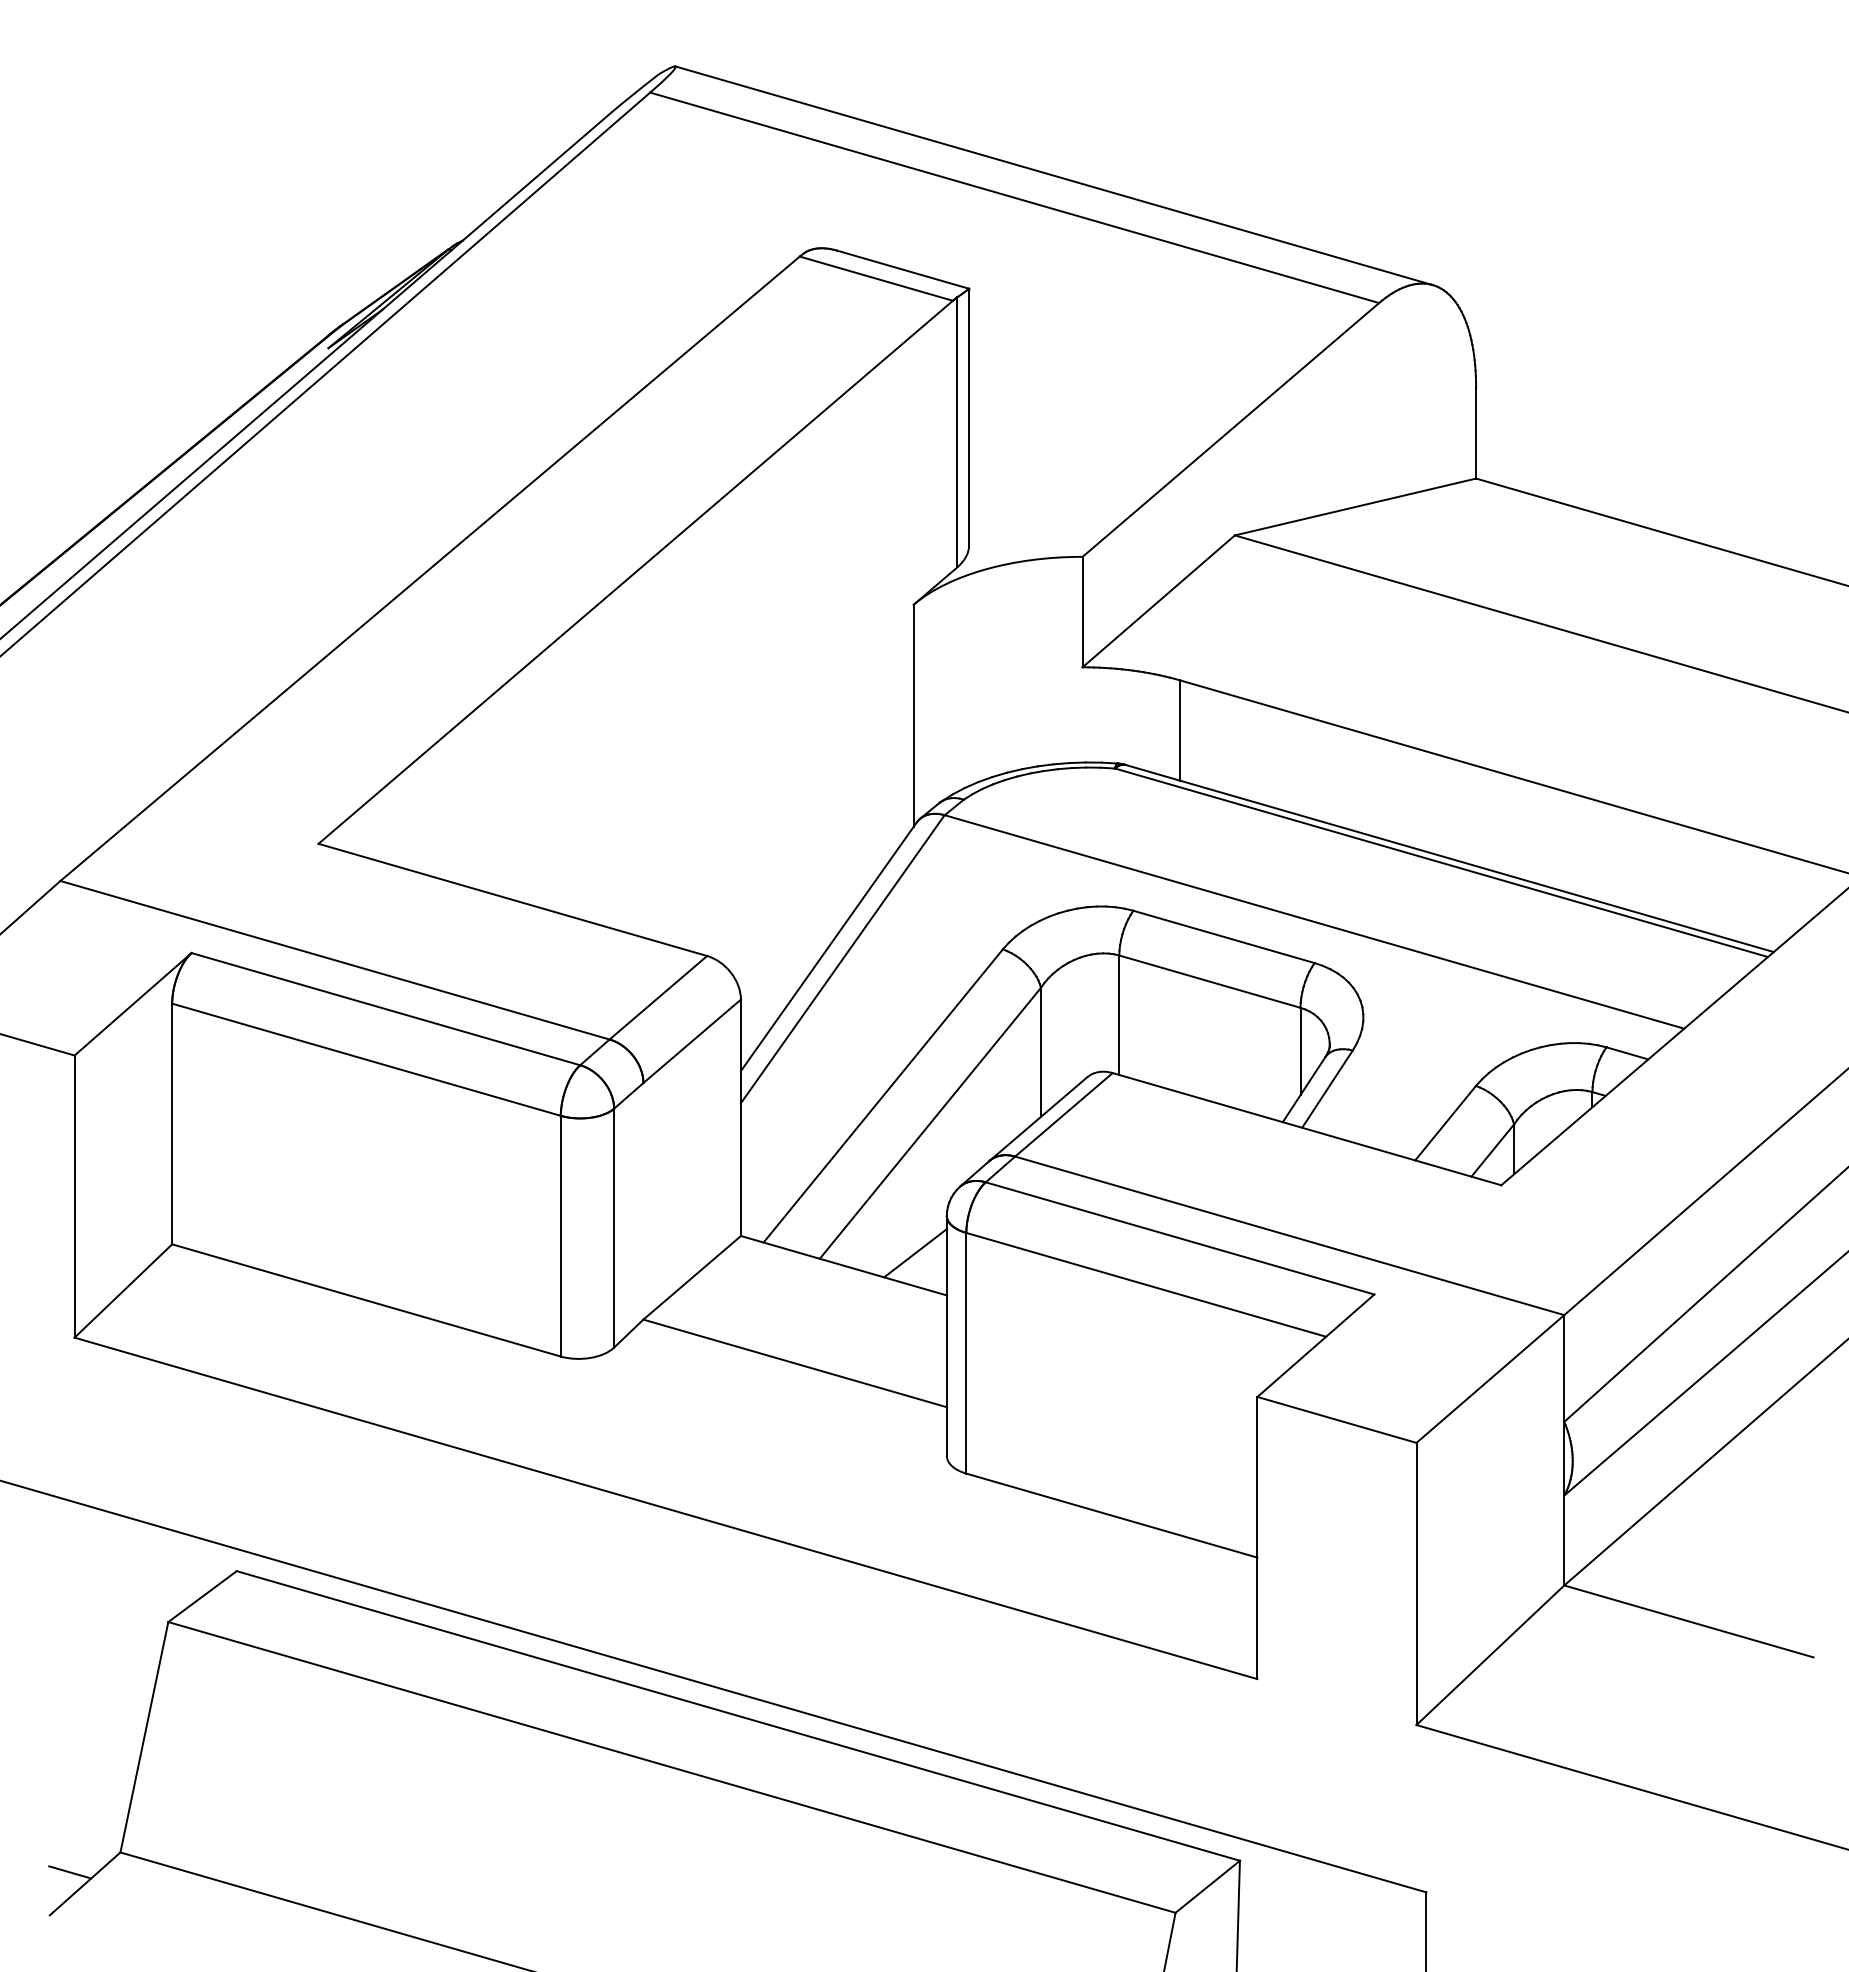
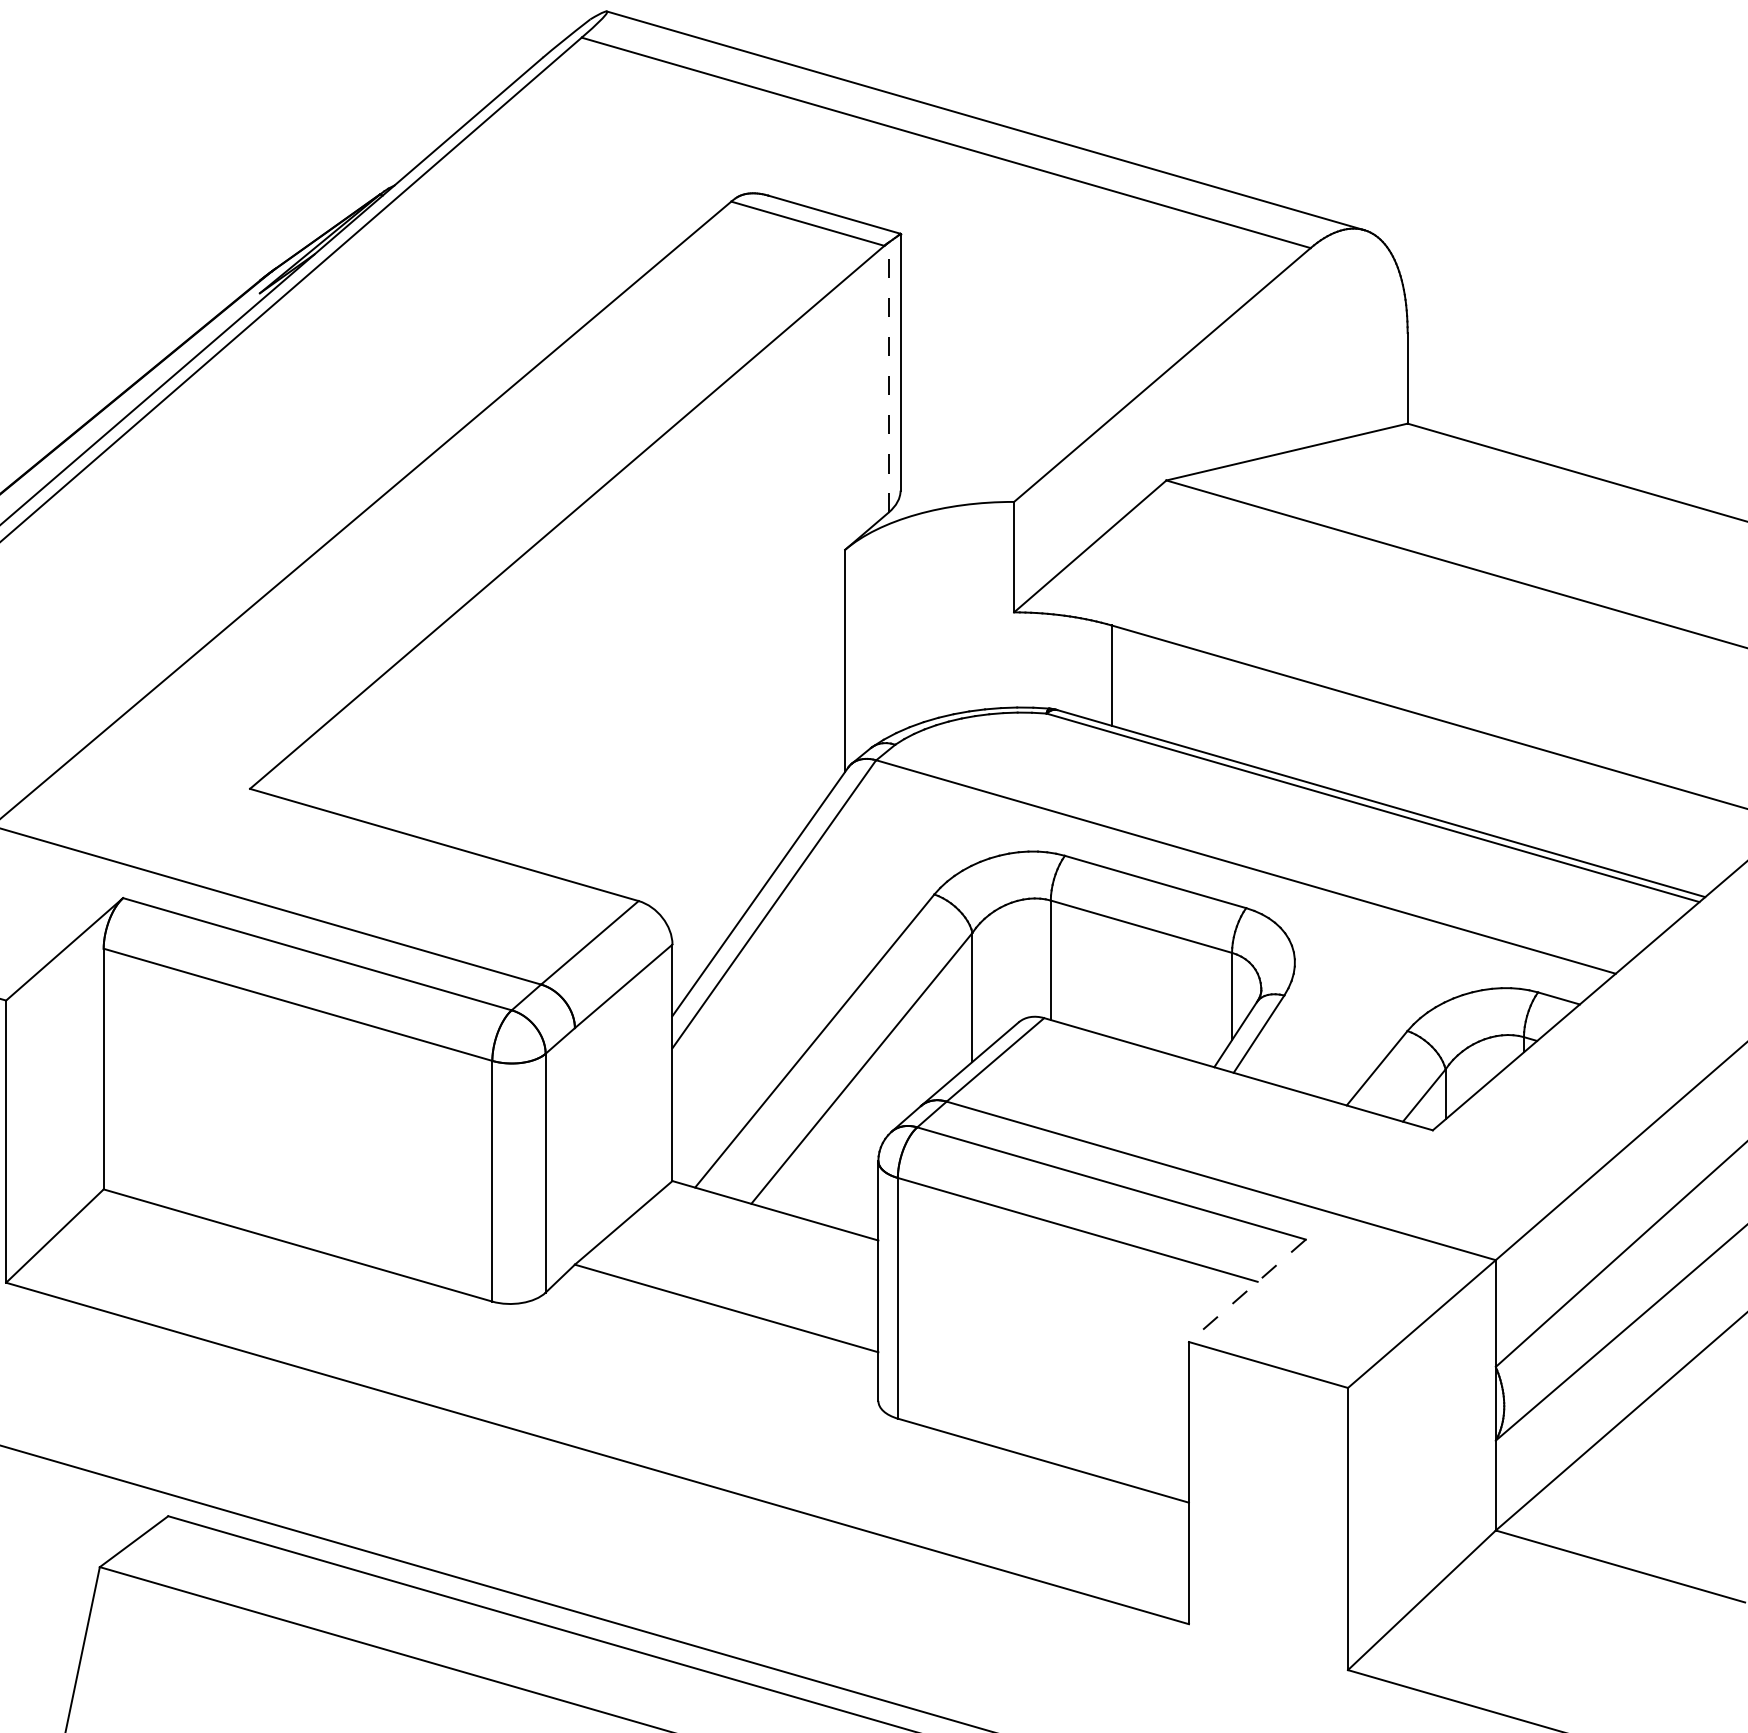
line: (957, 431) -> (889, 376), solid -> dashed
line: (915, 1253) -> (847, 1198), removed
line: (1315, 1345) -> (1247, 1290), solid -> dashed

